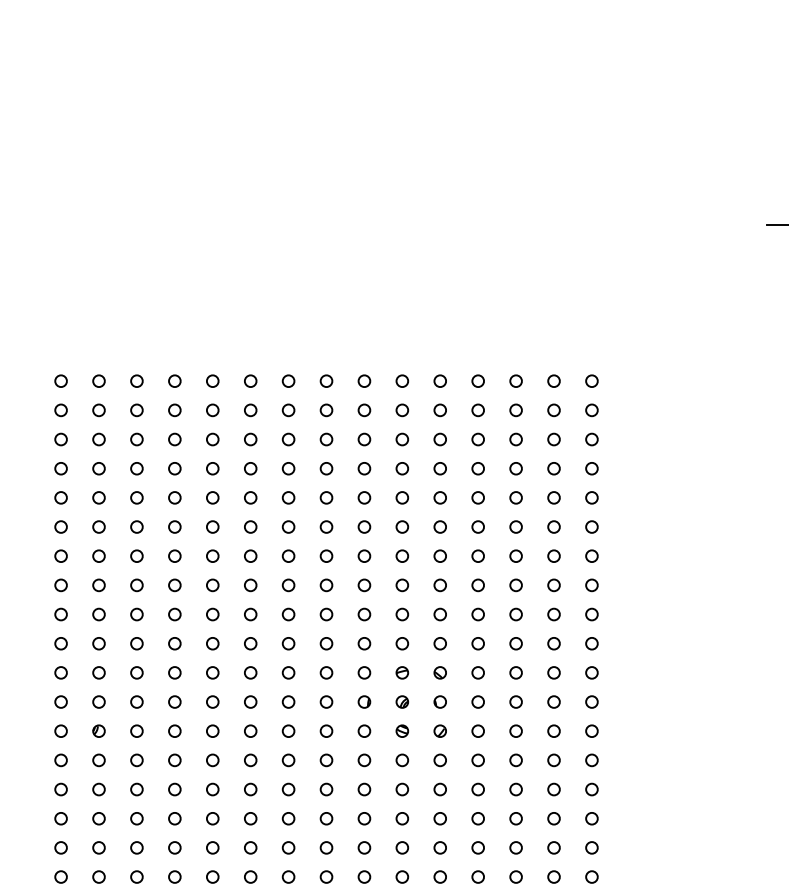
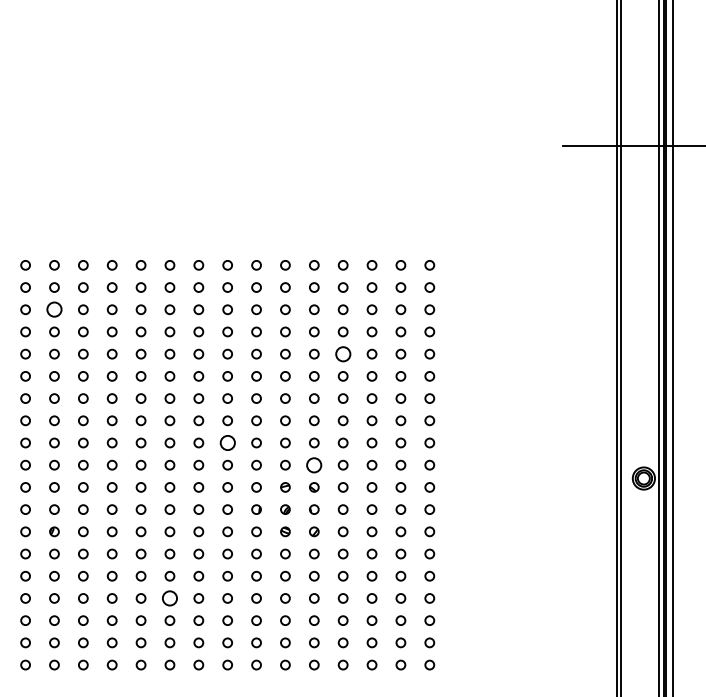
circle: (99, 439) -> (54, 309), size x1.6
circle: (477, 496) -> (342, 353), size x1.6
circle: (326, 613) -> (227, 442), size x1.6
circle: (440, 642) -> (314, 464), size x1.6
circle: (250, 818) -> (169, 598), size x1.6

